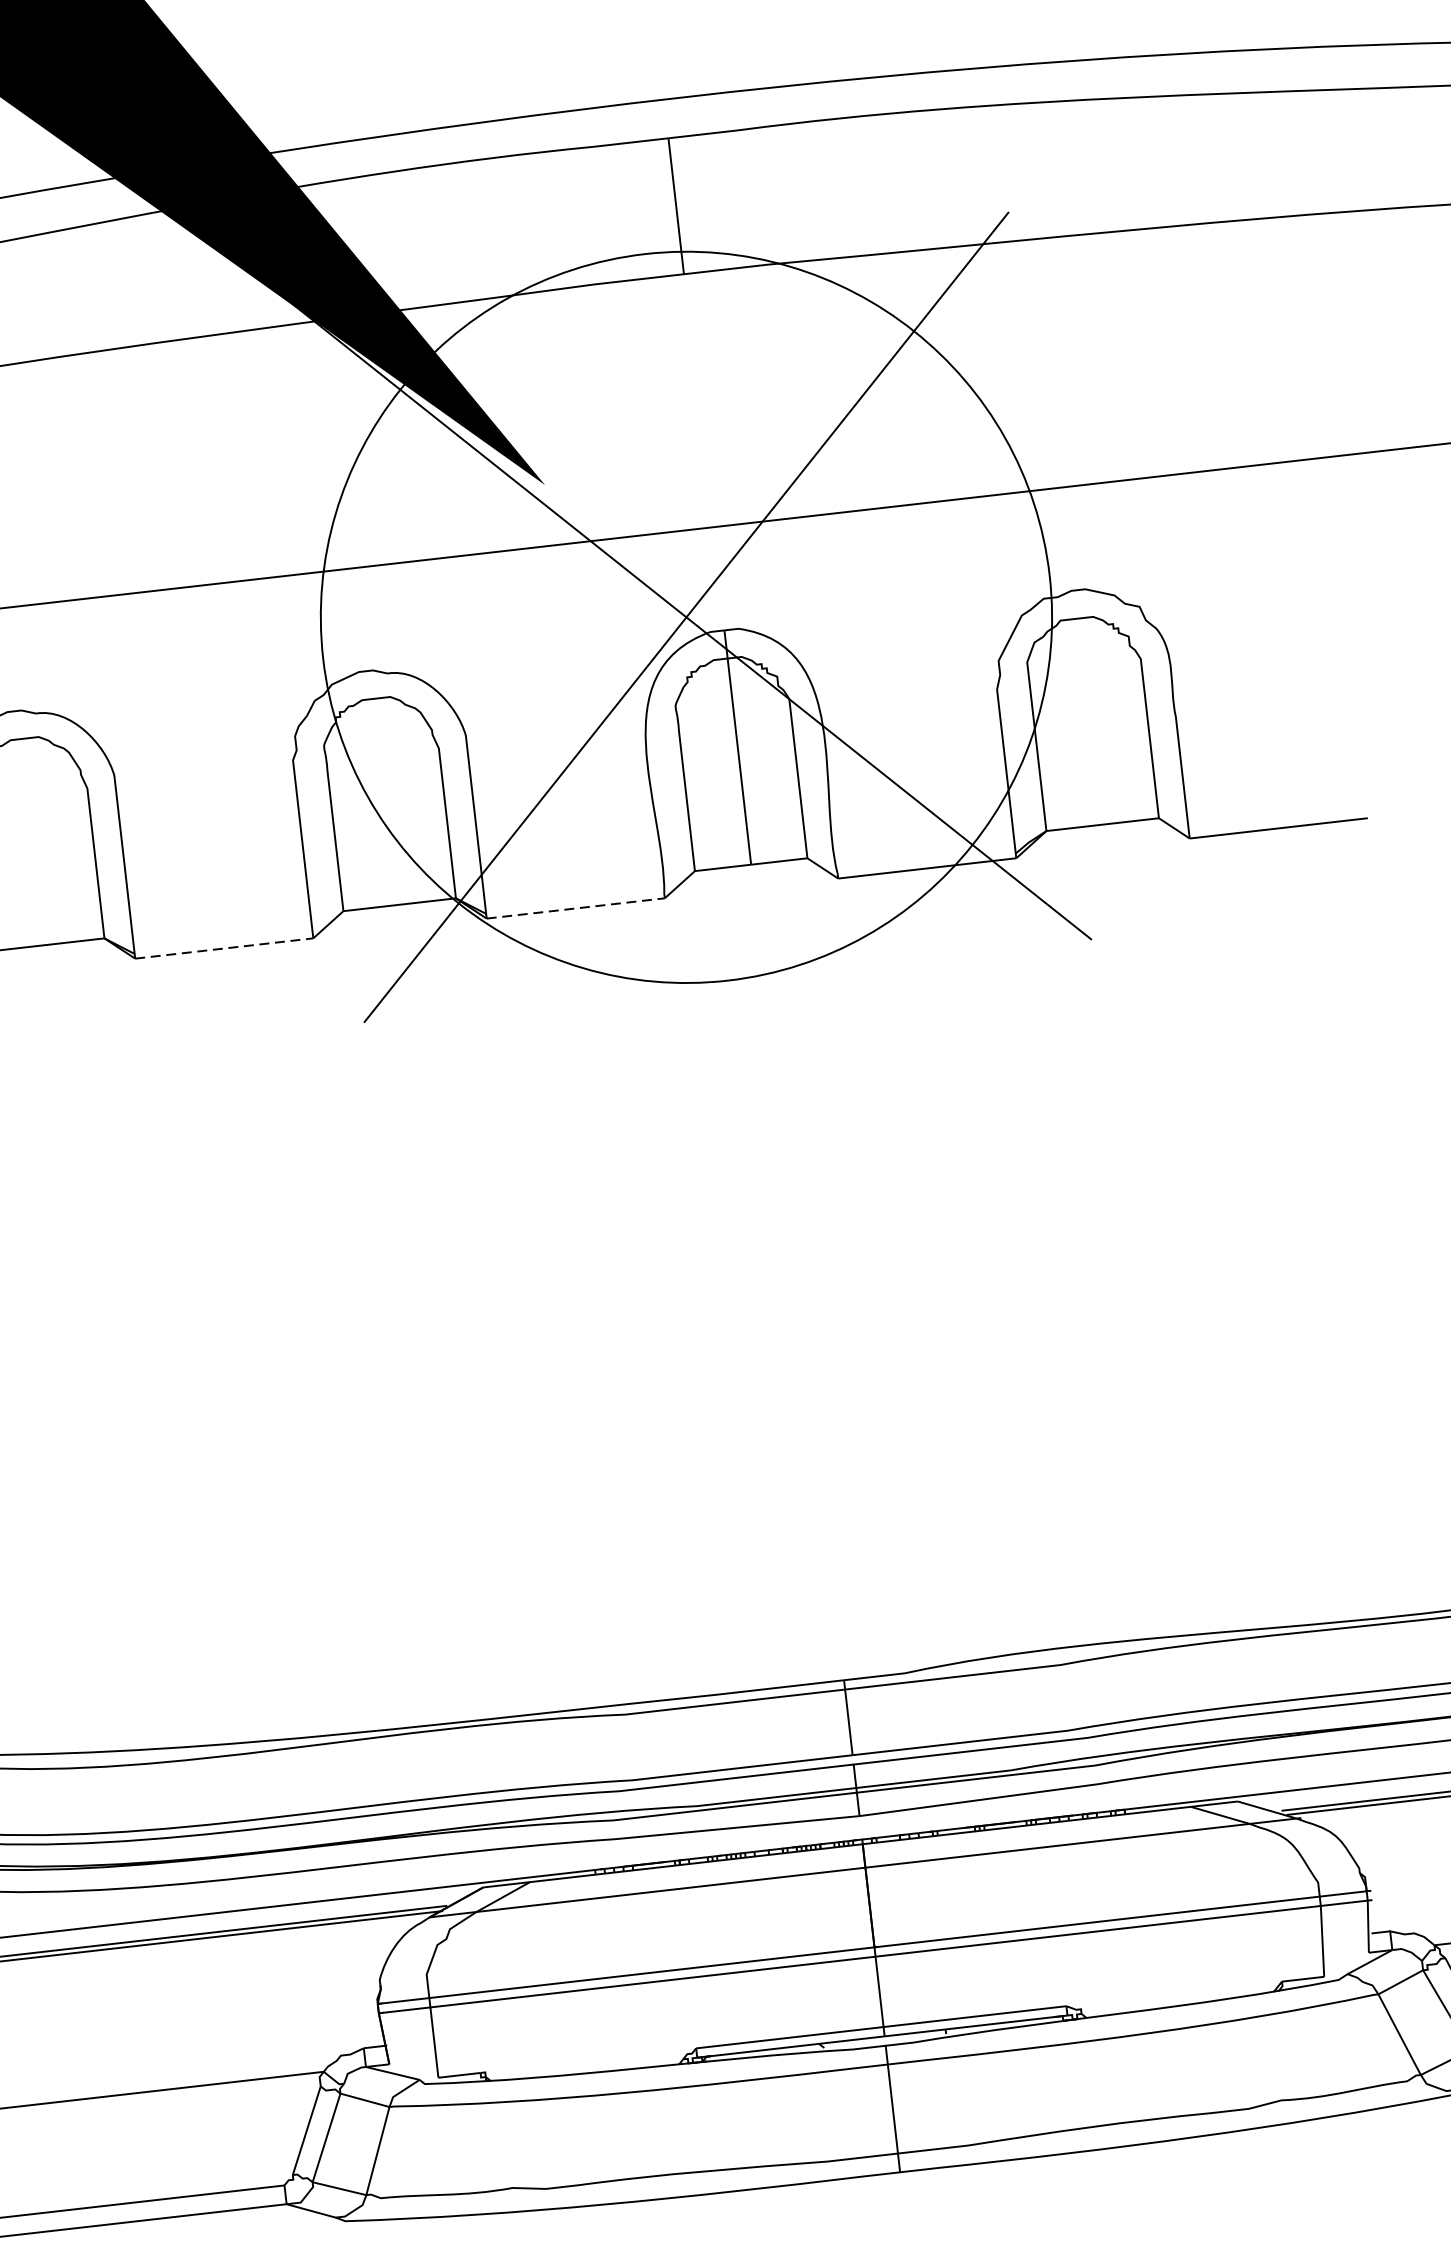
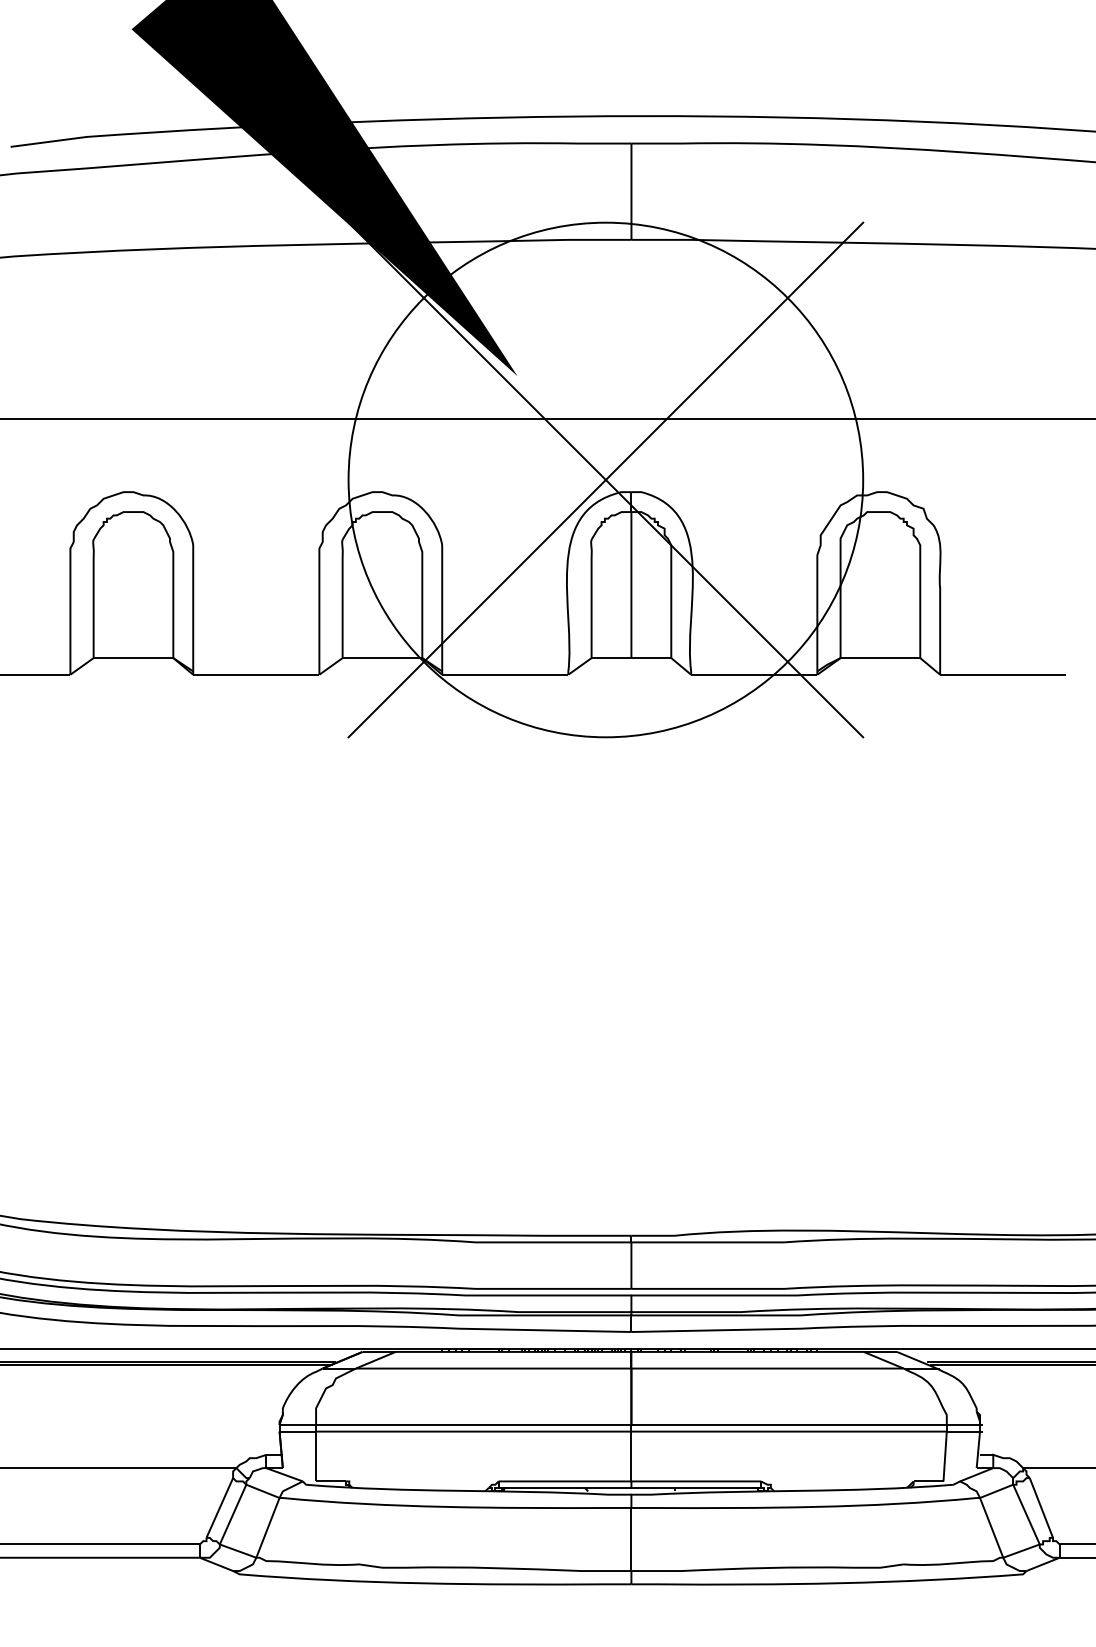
line: (576, 908) -> (505, 674), dashed -> solid
line: (224, 948) -> (256, 674), dashed -> solid

